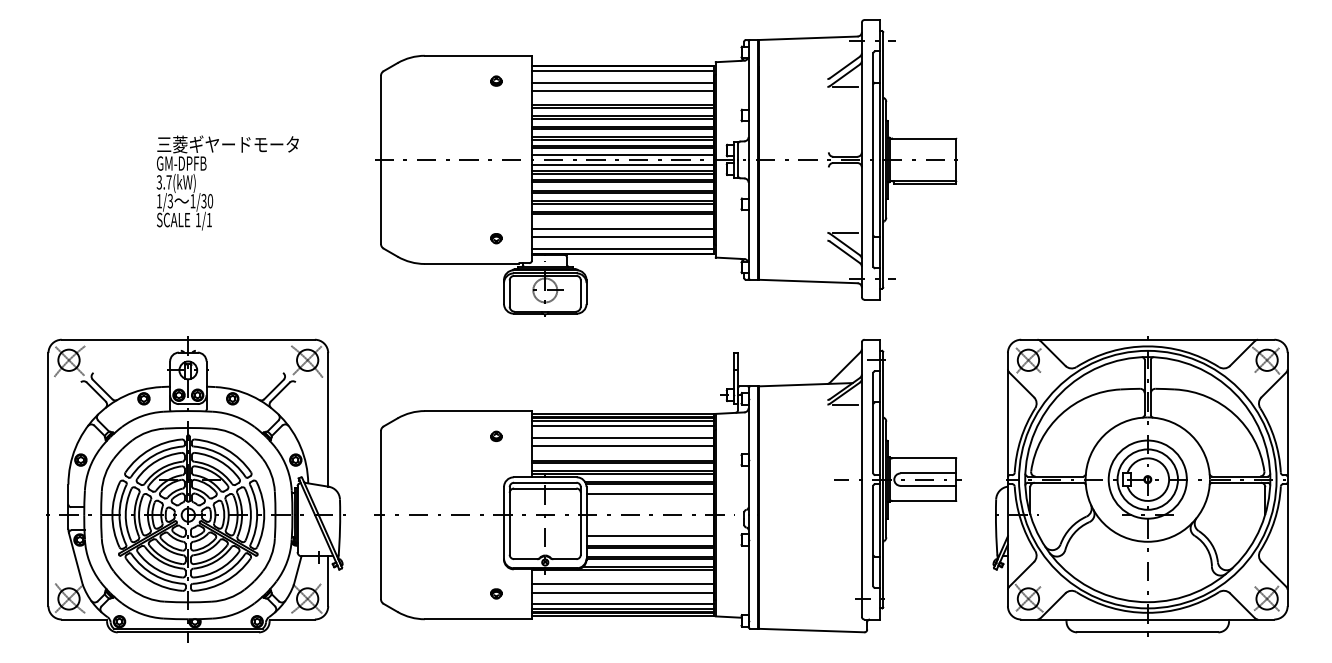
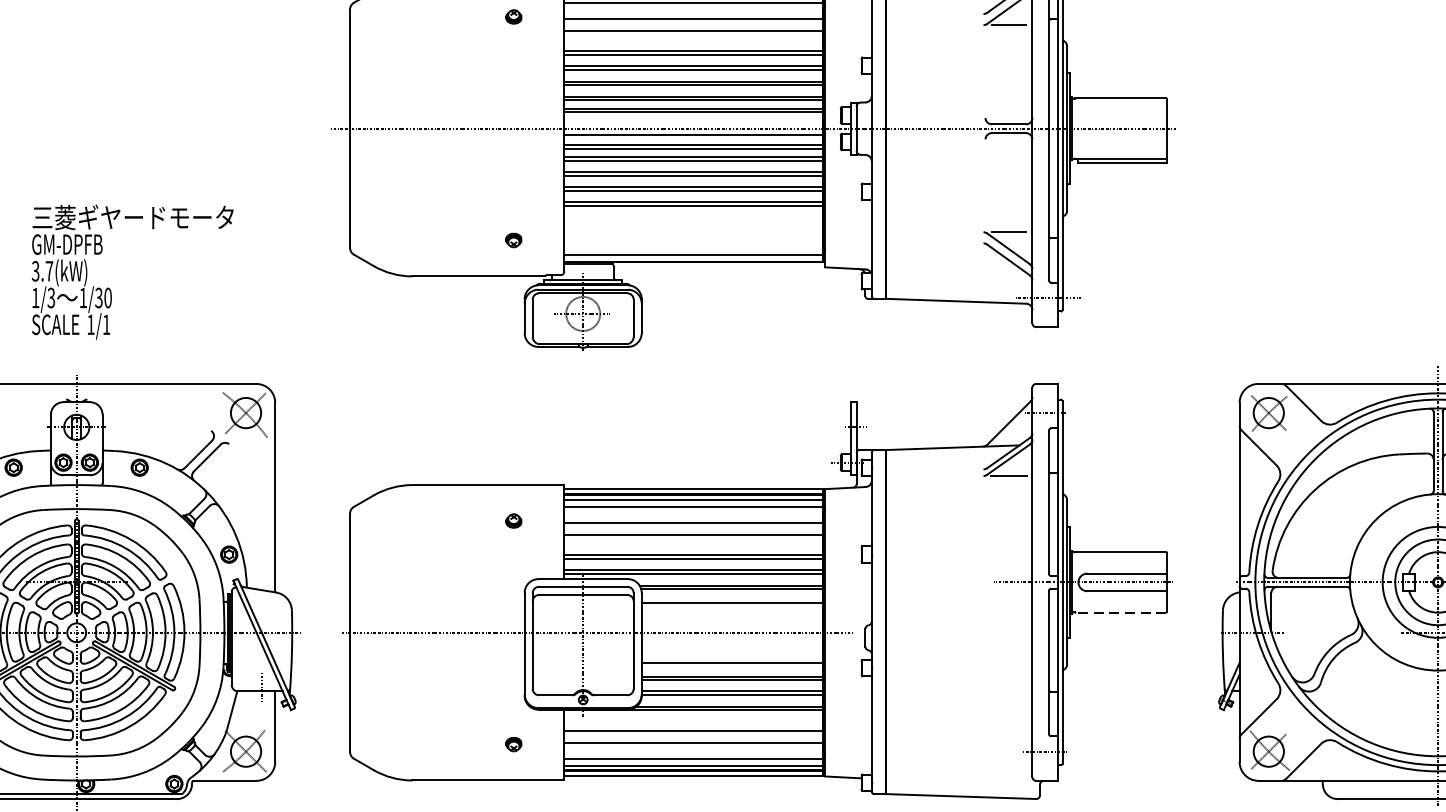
line: (622, 155) -> (692, 122), removed
text: (227, 182) -> (132, 271), moved
line: (622, 229) -> (692, 227), removed
line: (622, 237) -> (692, 238), removed
line: (924, 500) -> (1121, 611), solid -> dashed

